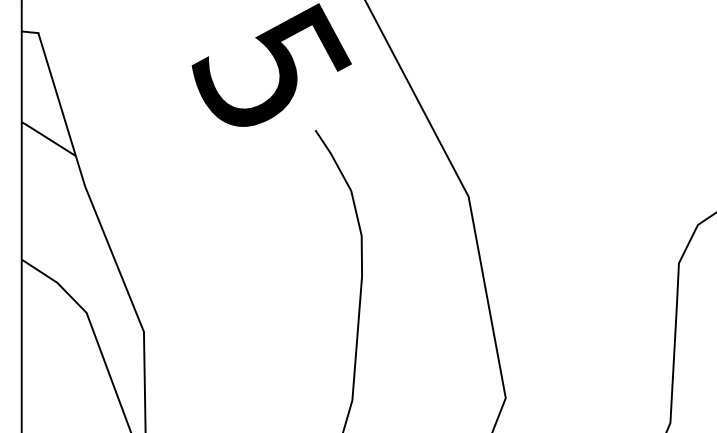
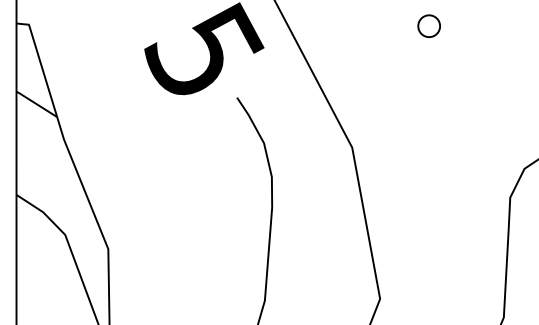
part: (570, 34) -> (428, 25), added

